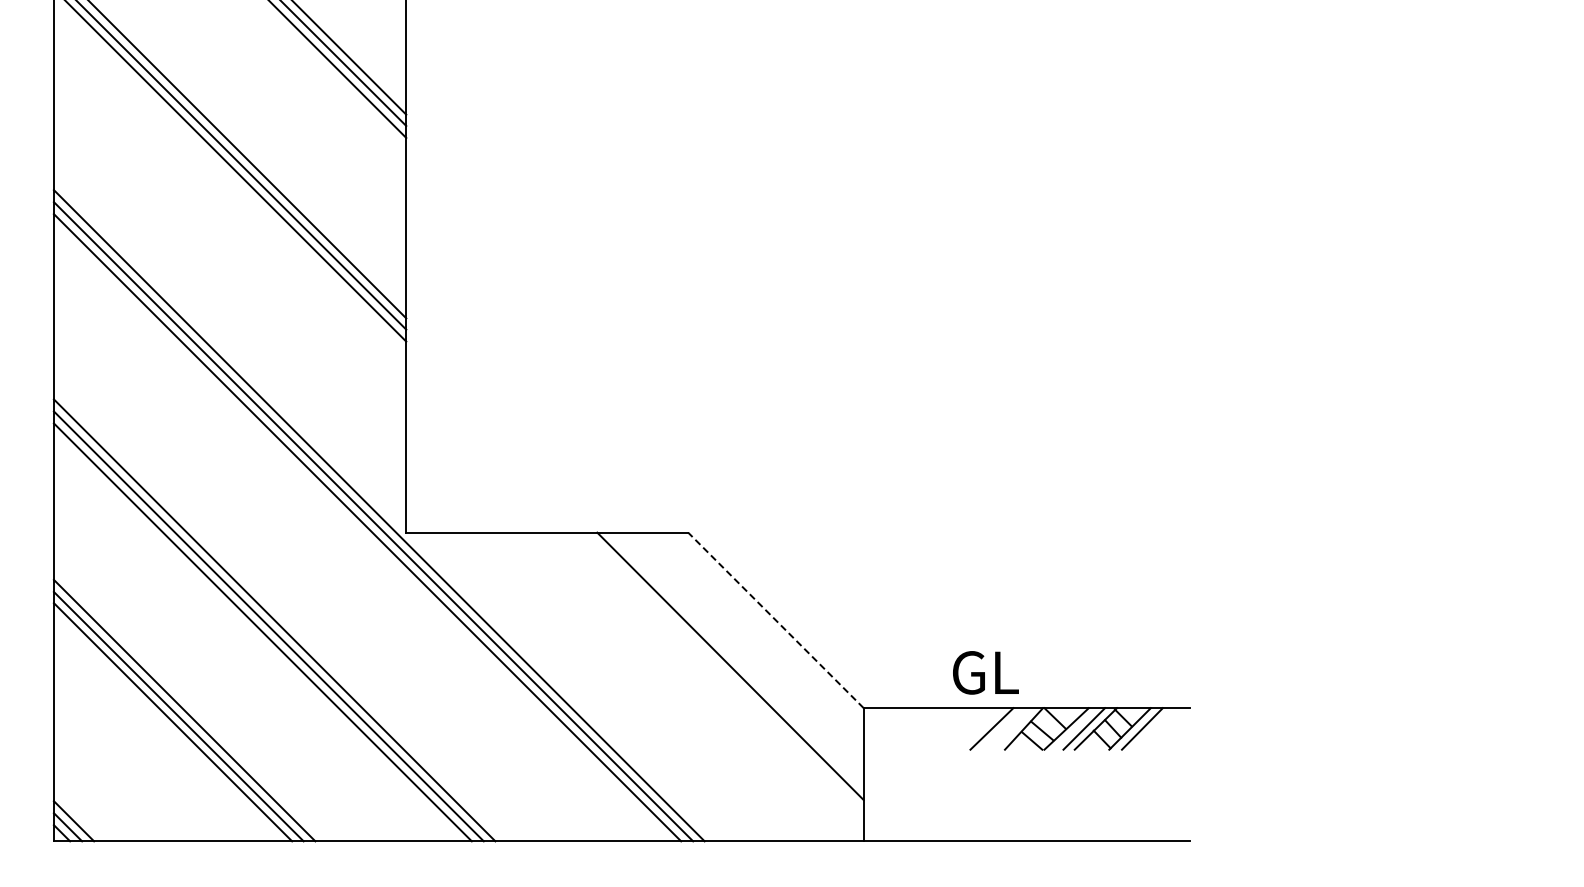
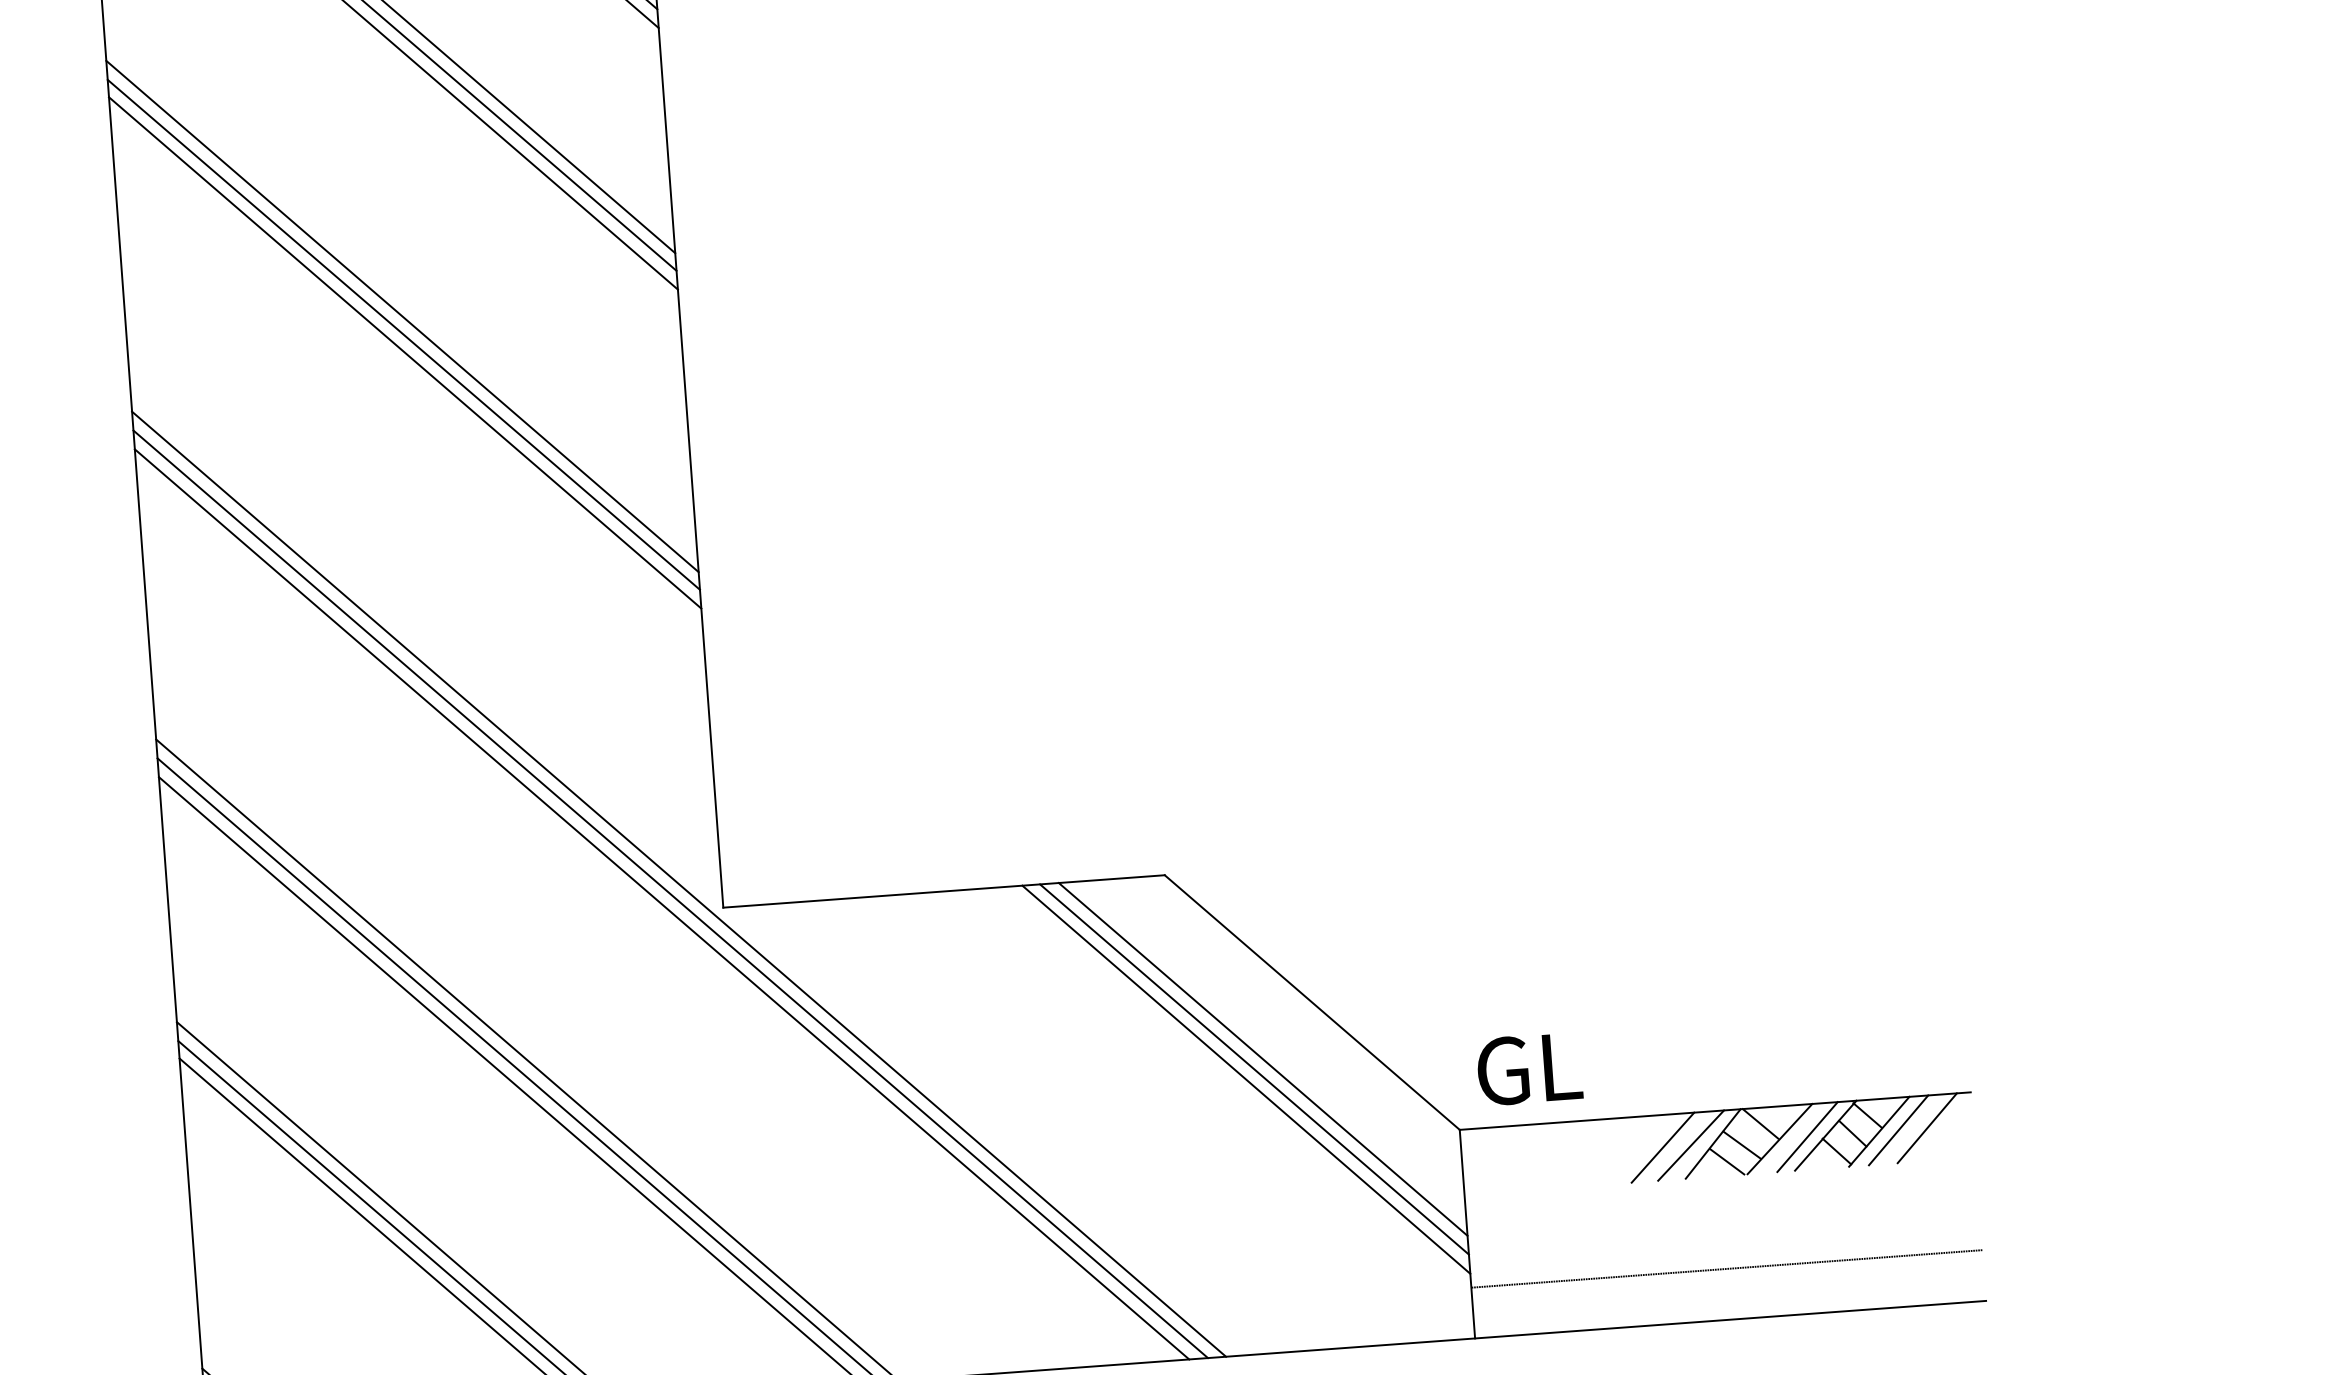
line: (775, 620) -> (1311, 1002), dashed -> solid
line: (741, 653) -> (1262, 1058), added
line: (735, 659) -> (1253, 1068), added
text: (985, 672) -> (1528, 1068), moved
line: (1009, 728) -> (1690, 1144), added
line: (1160, 728) -> (1926, 1127), added
line: (1026, 808) -> (1726, 1268), added

